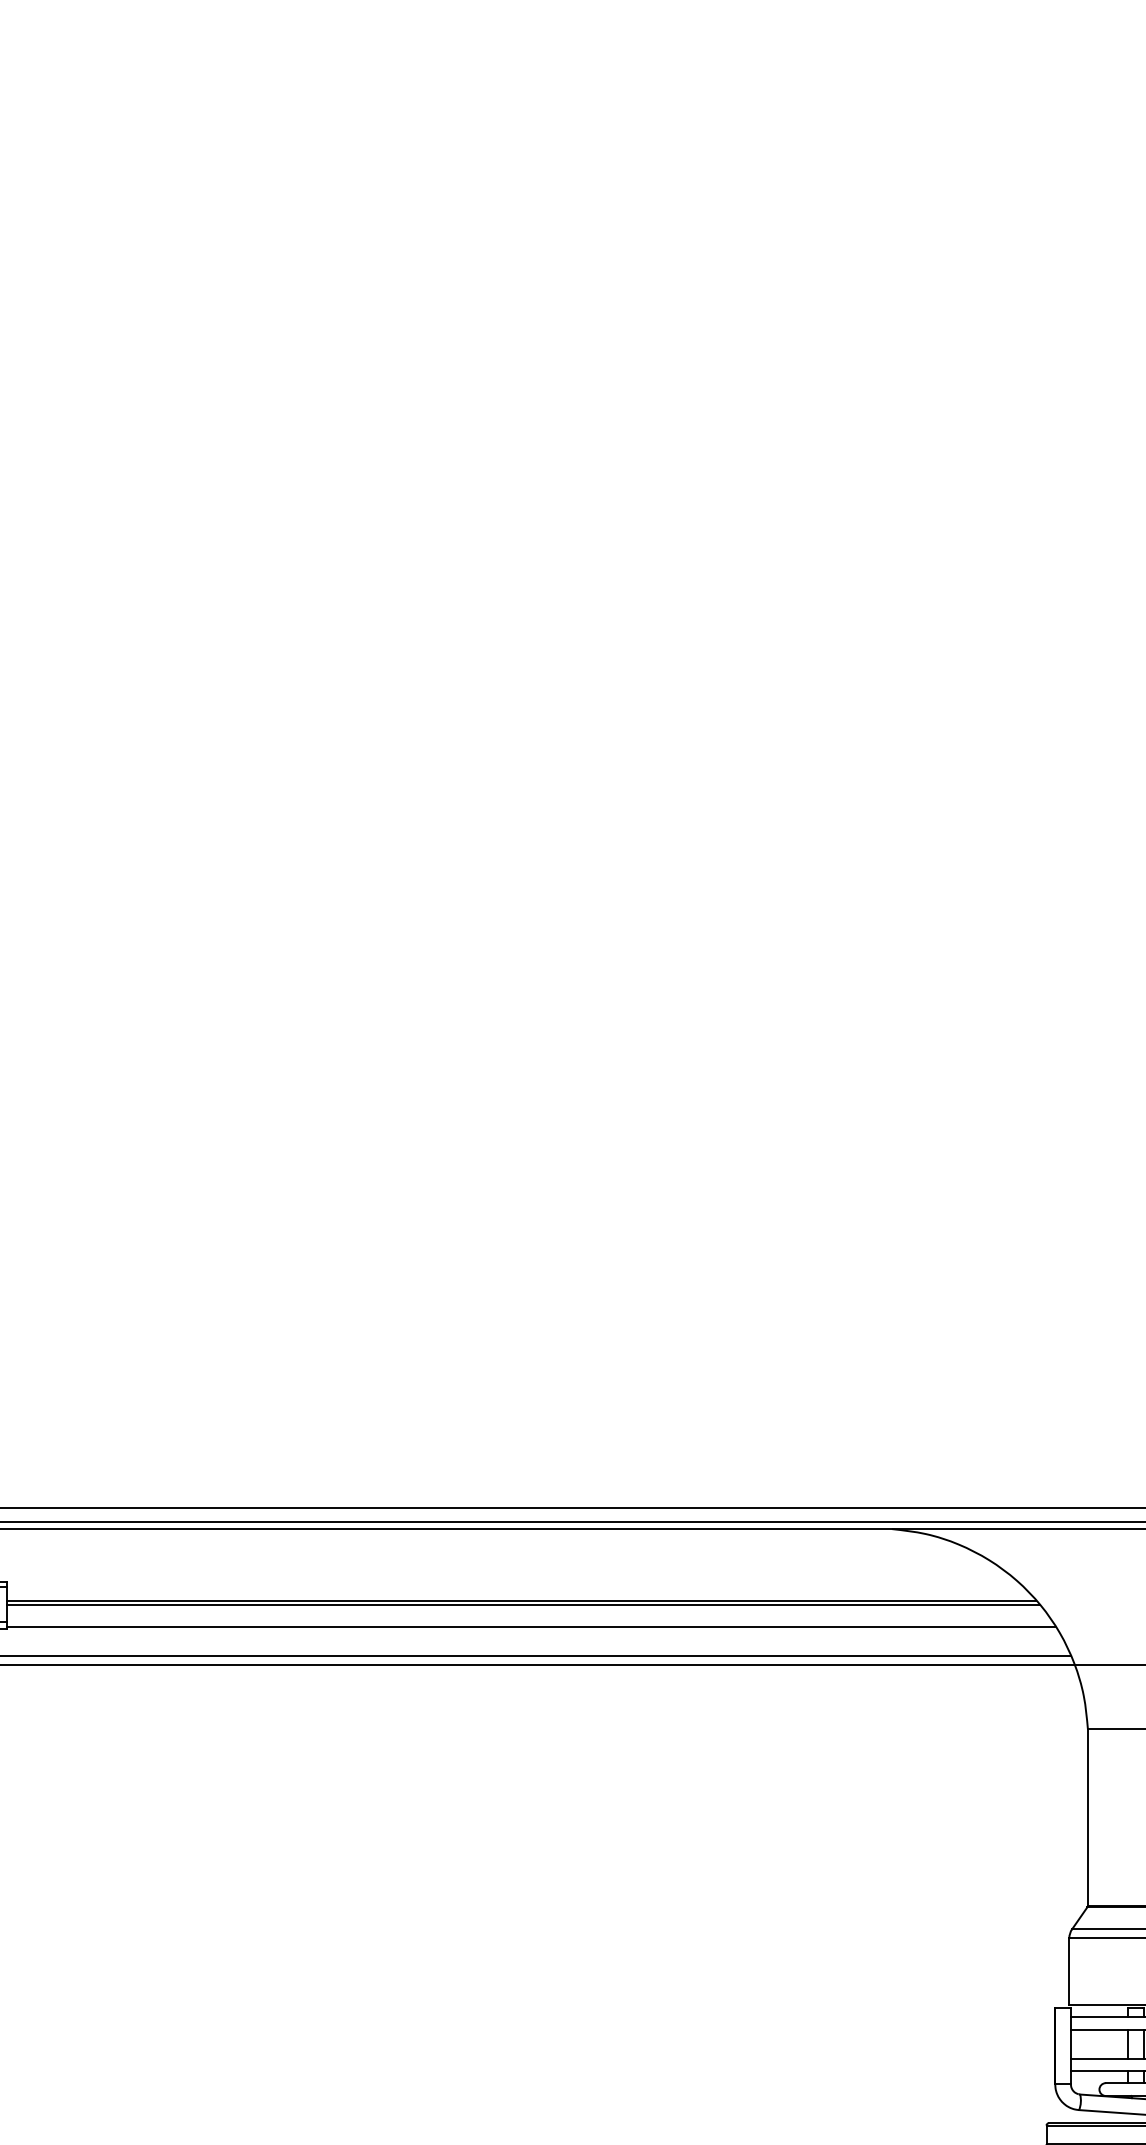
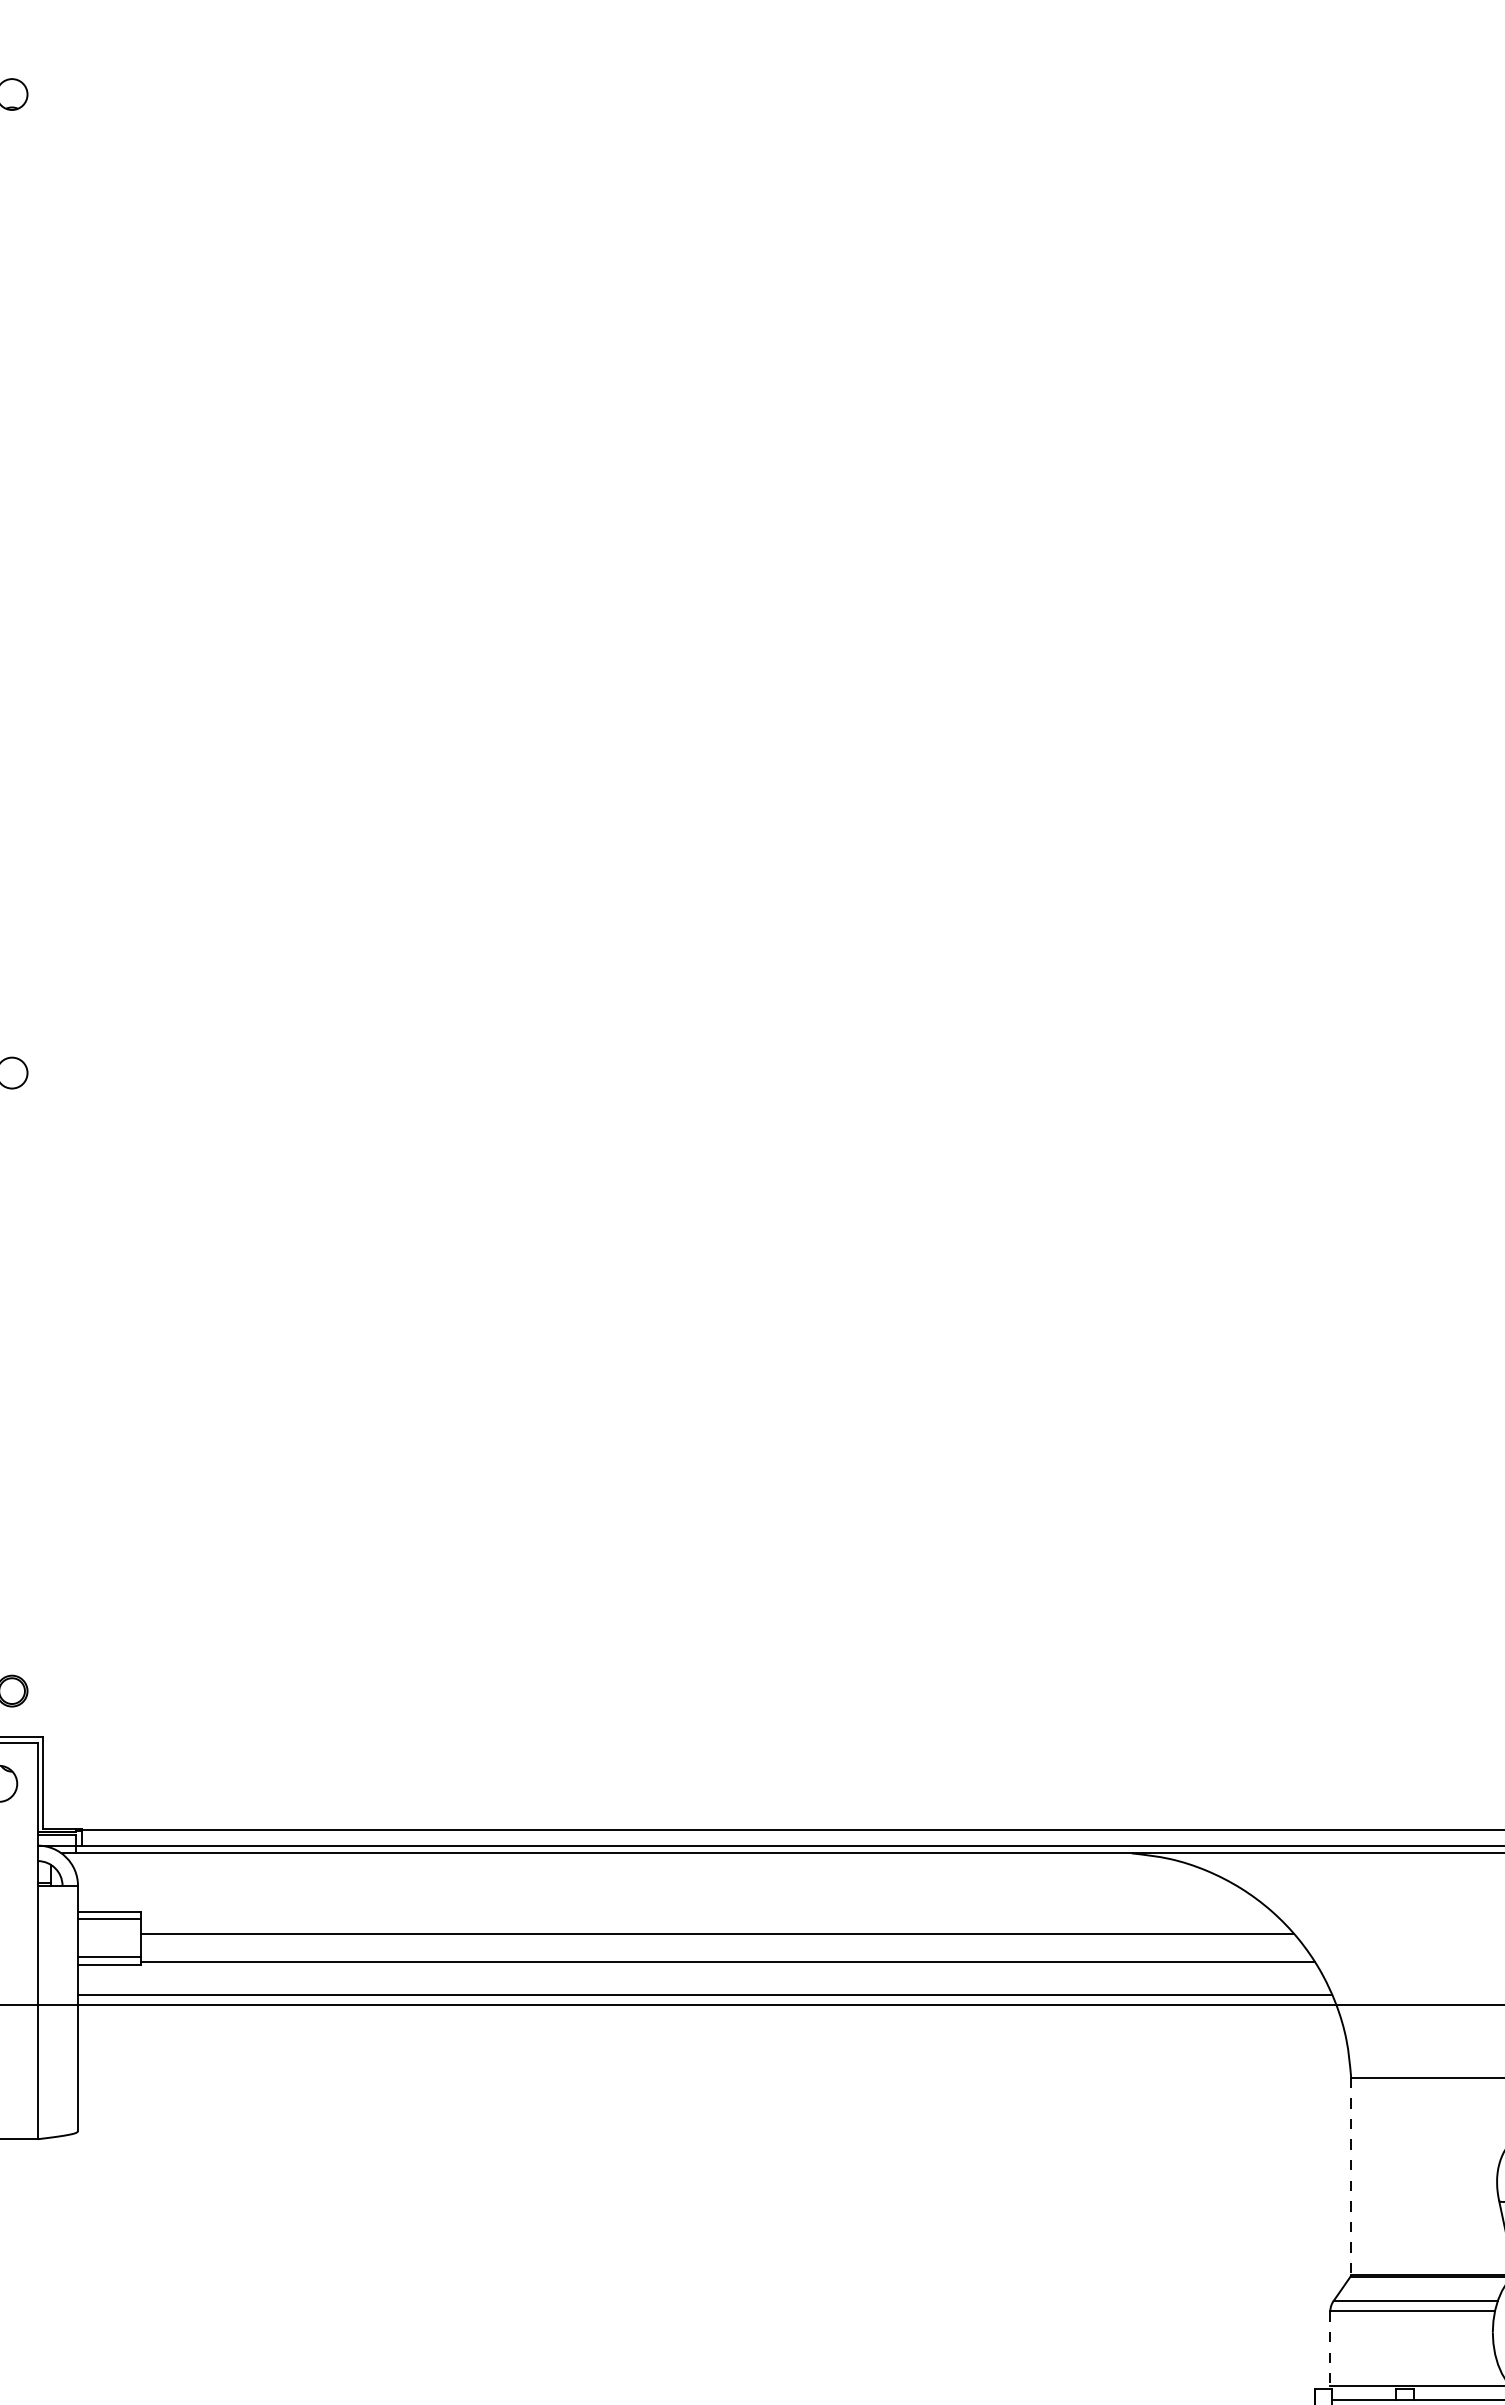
line: (522, 1605) -> (718, 1938), removed
line: (1088, 1817) -> (1351, 2176), solid -> dashed
line: (1069, 1971) -> (1330, 2348), solid -> dashed

